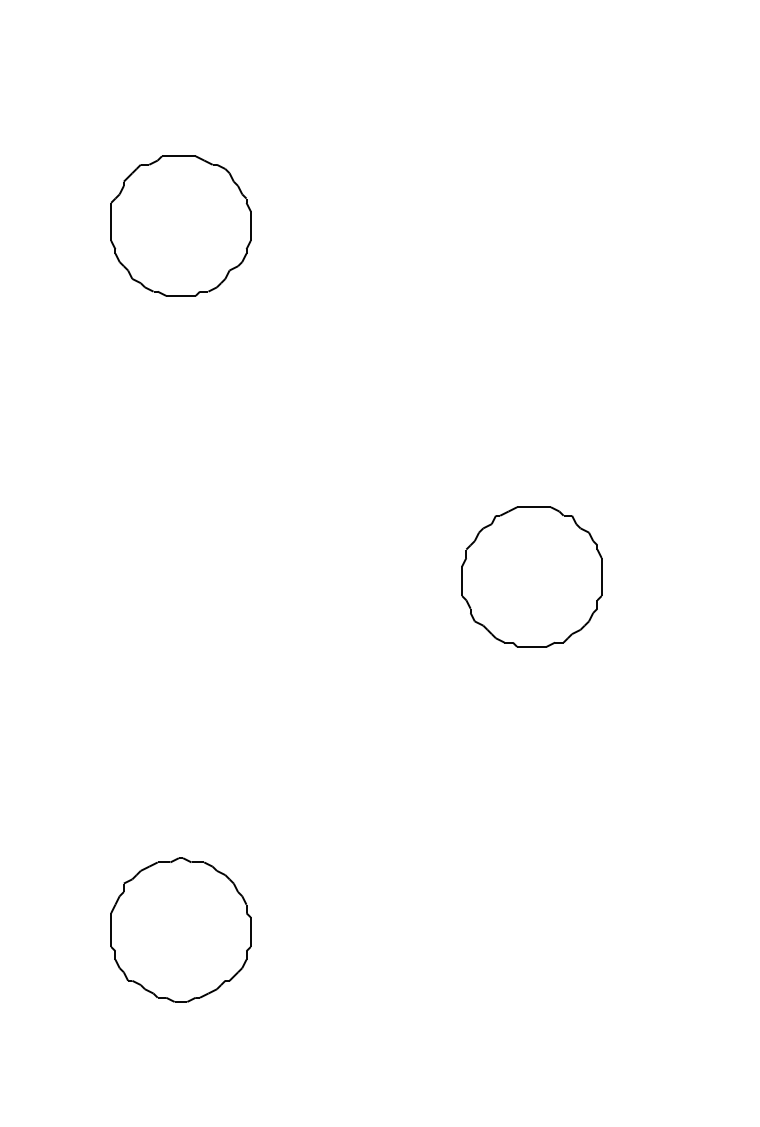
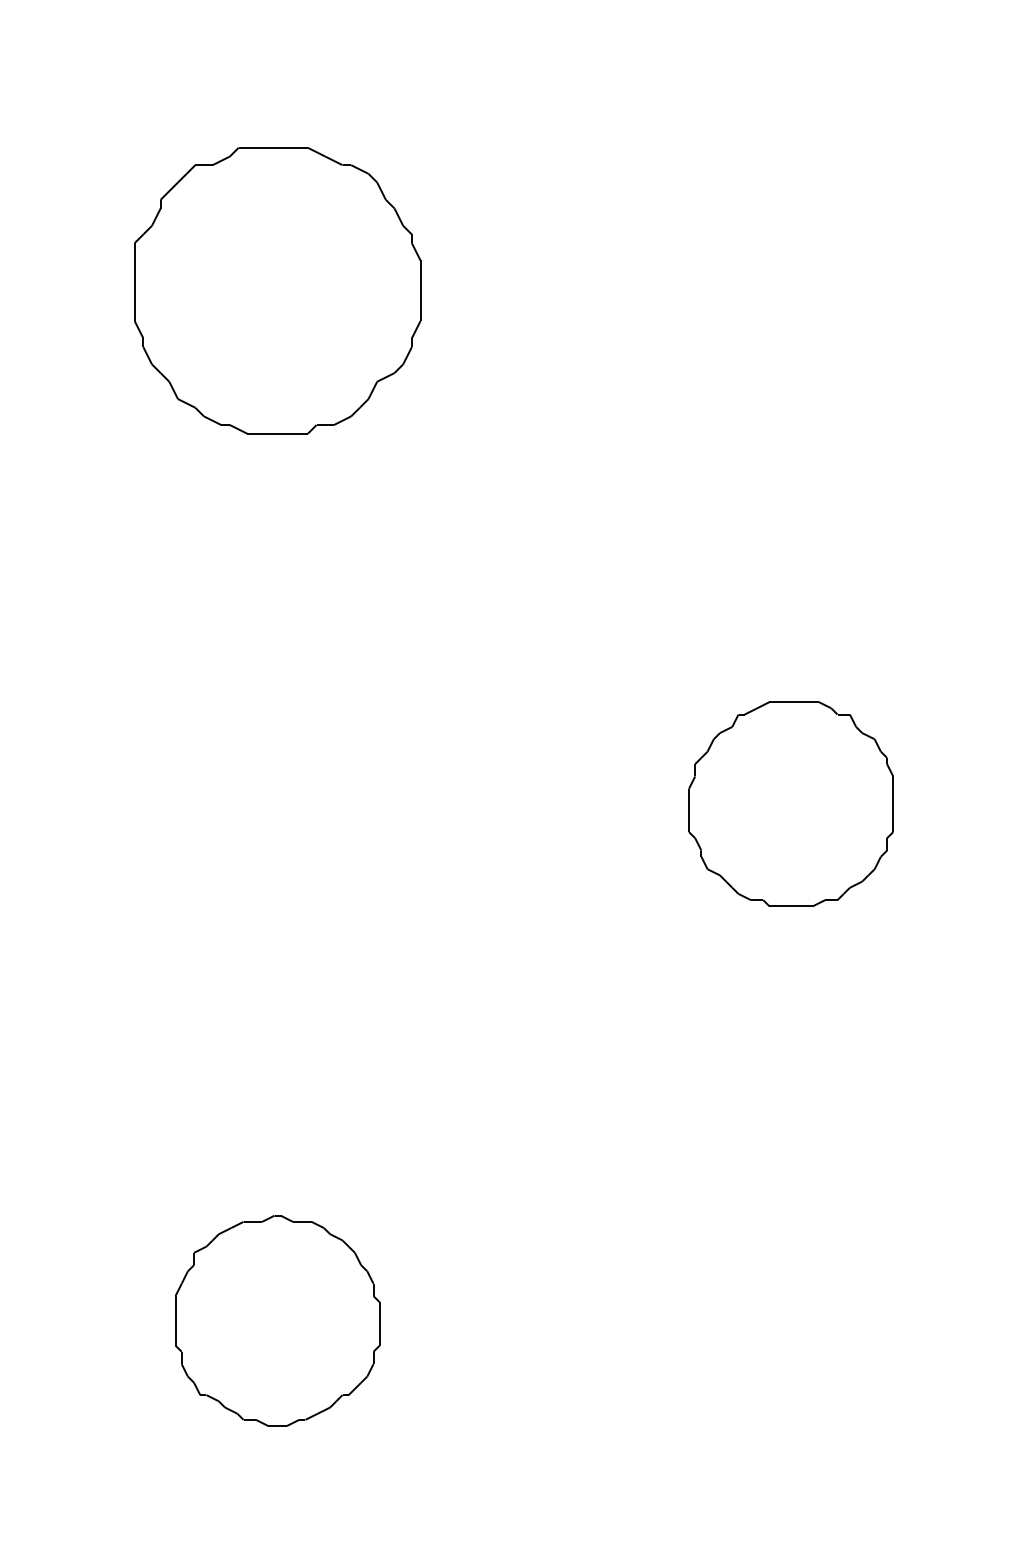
part: (180, 225) -> (276, 289), size x1.4

